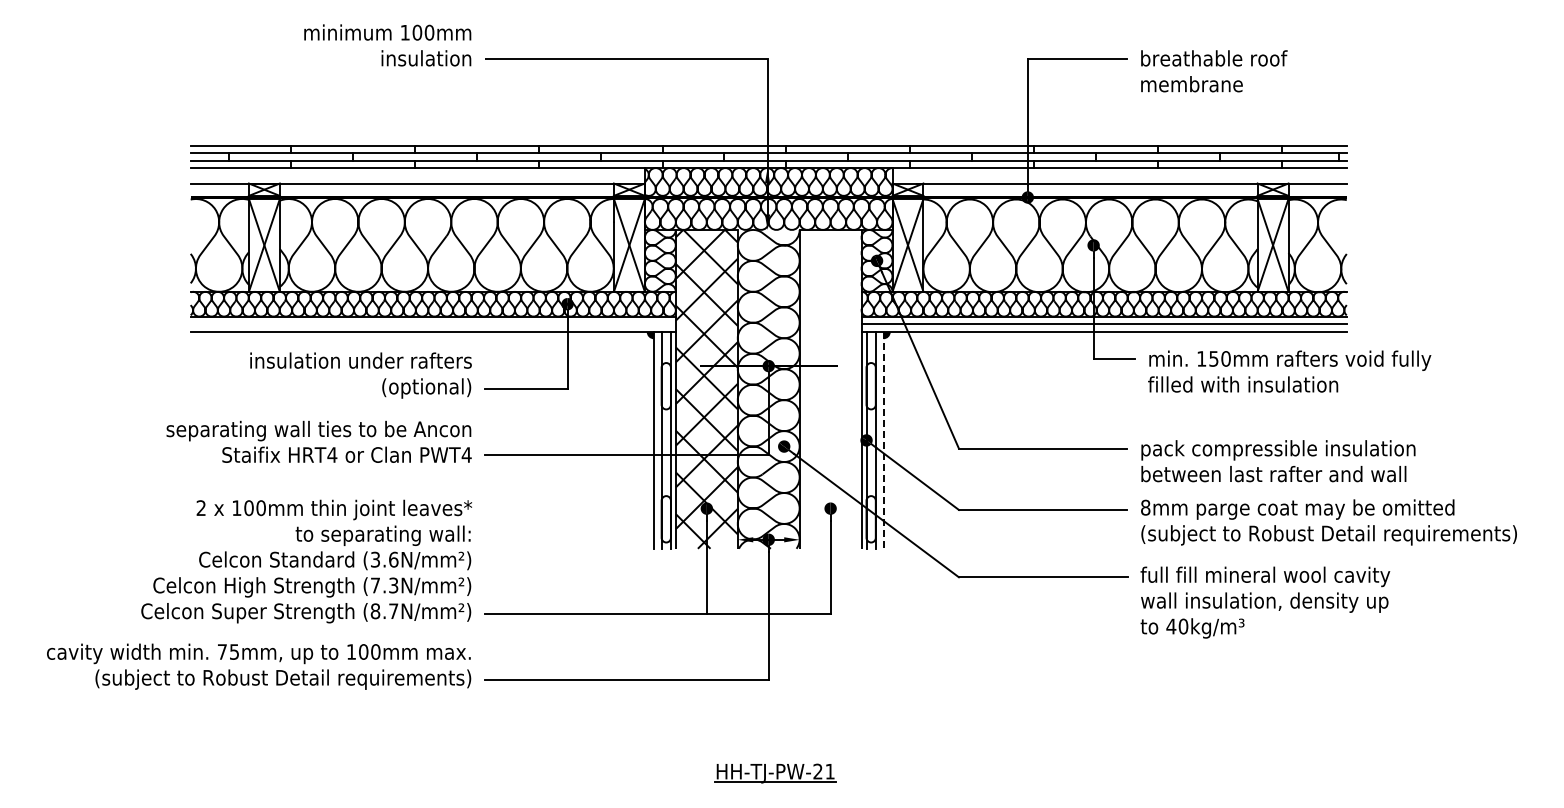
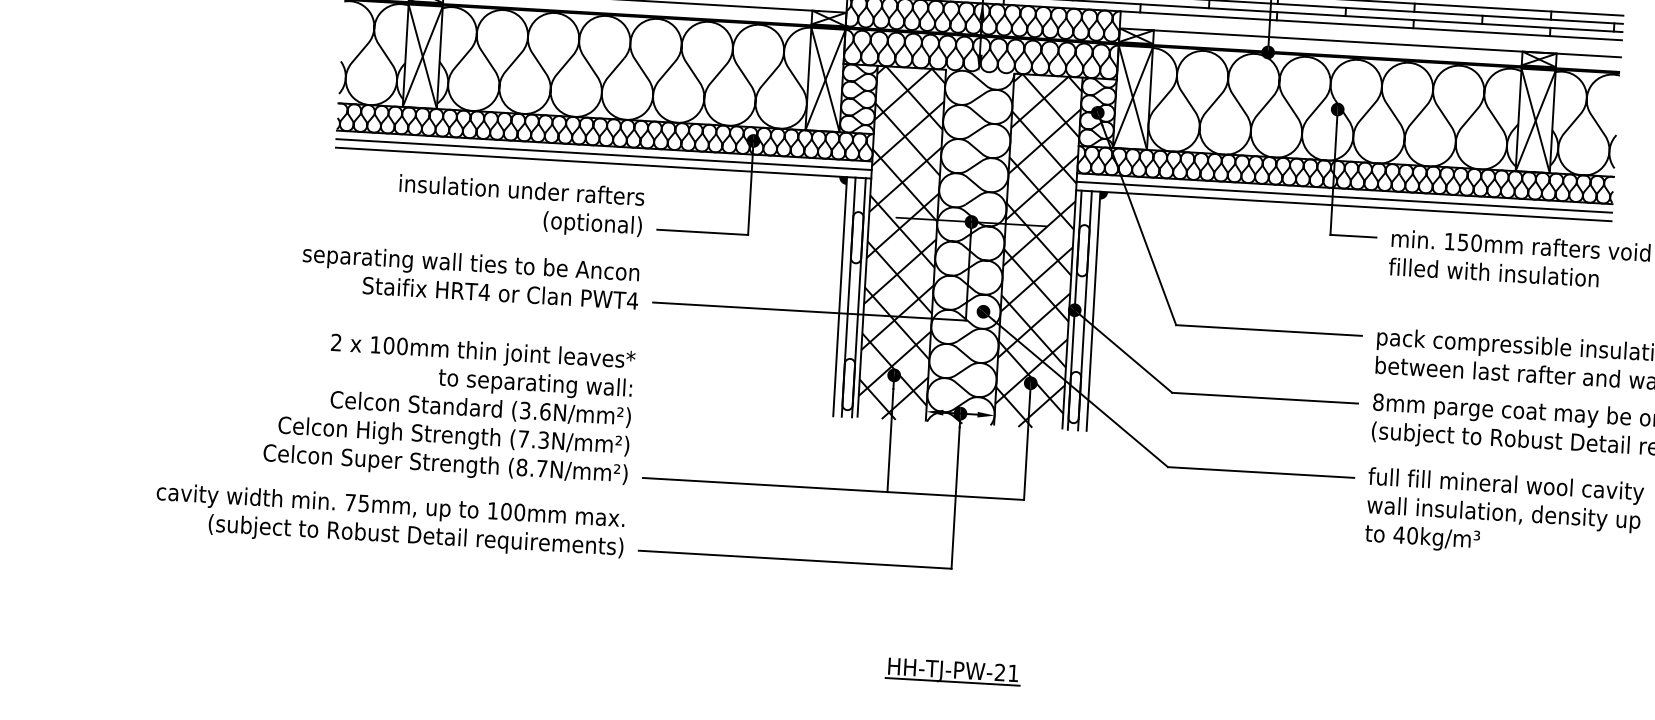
line: (432, 324) -> (603, 154), added
hatch: (830, 388) -> (1038, 250), added
line: (883, 440) -> (1093, 311), dashed -> solid

